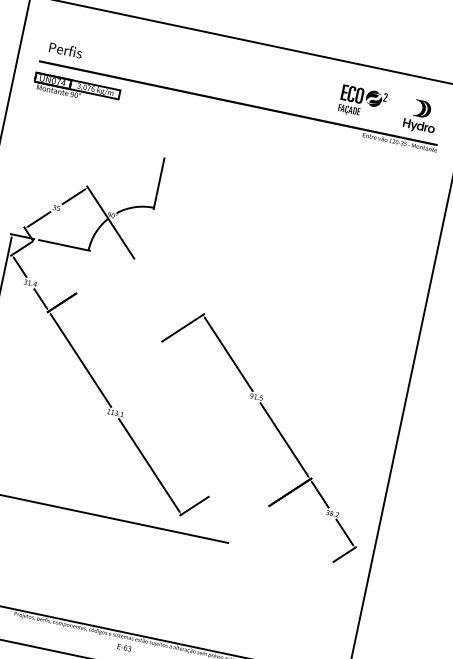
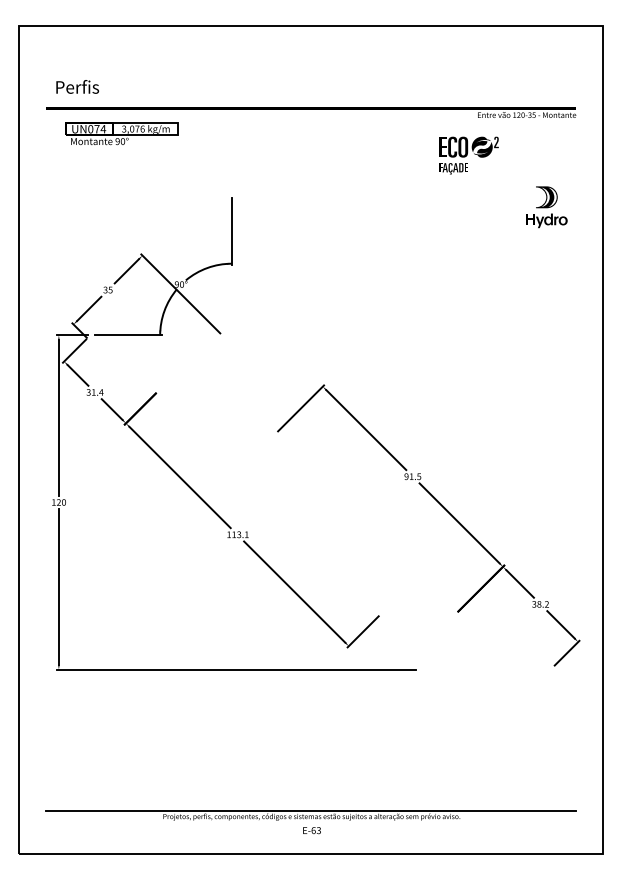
part: (76, 89) -> (121, 133), moved
part: (362, 102) -> (468, 155), moved
part: (420, 116) -> (546, 207), moved

